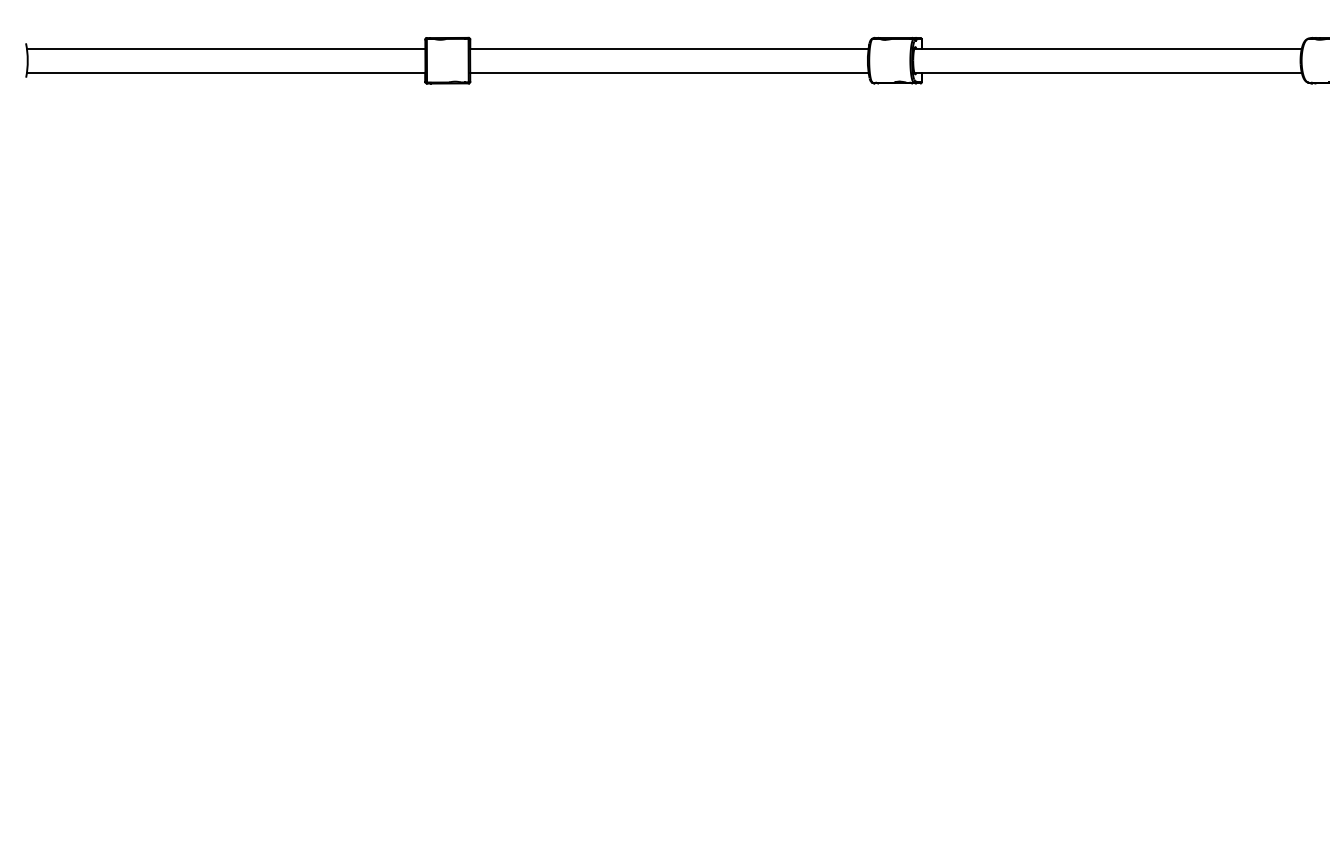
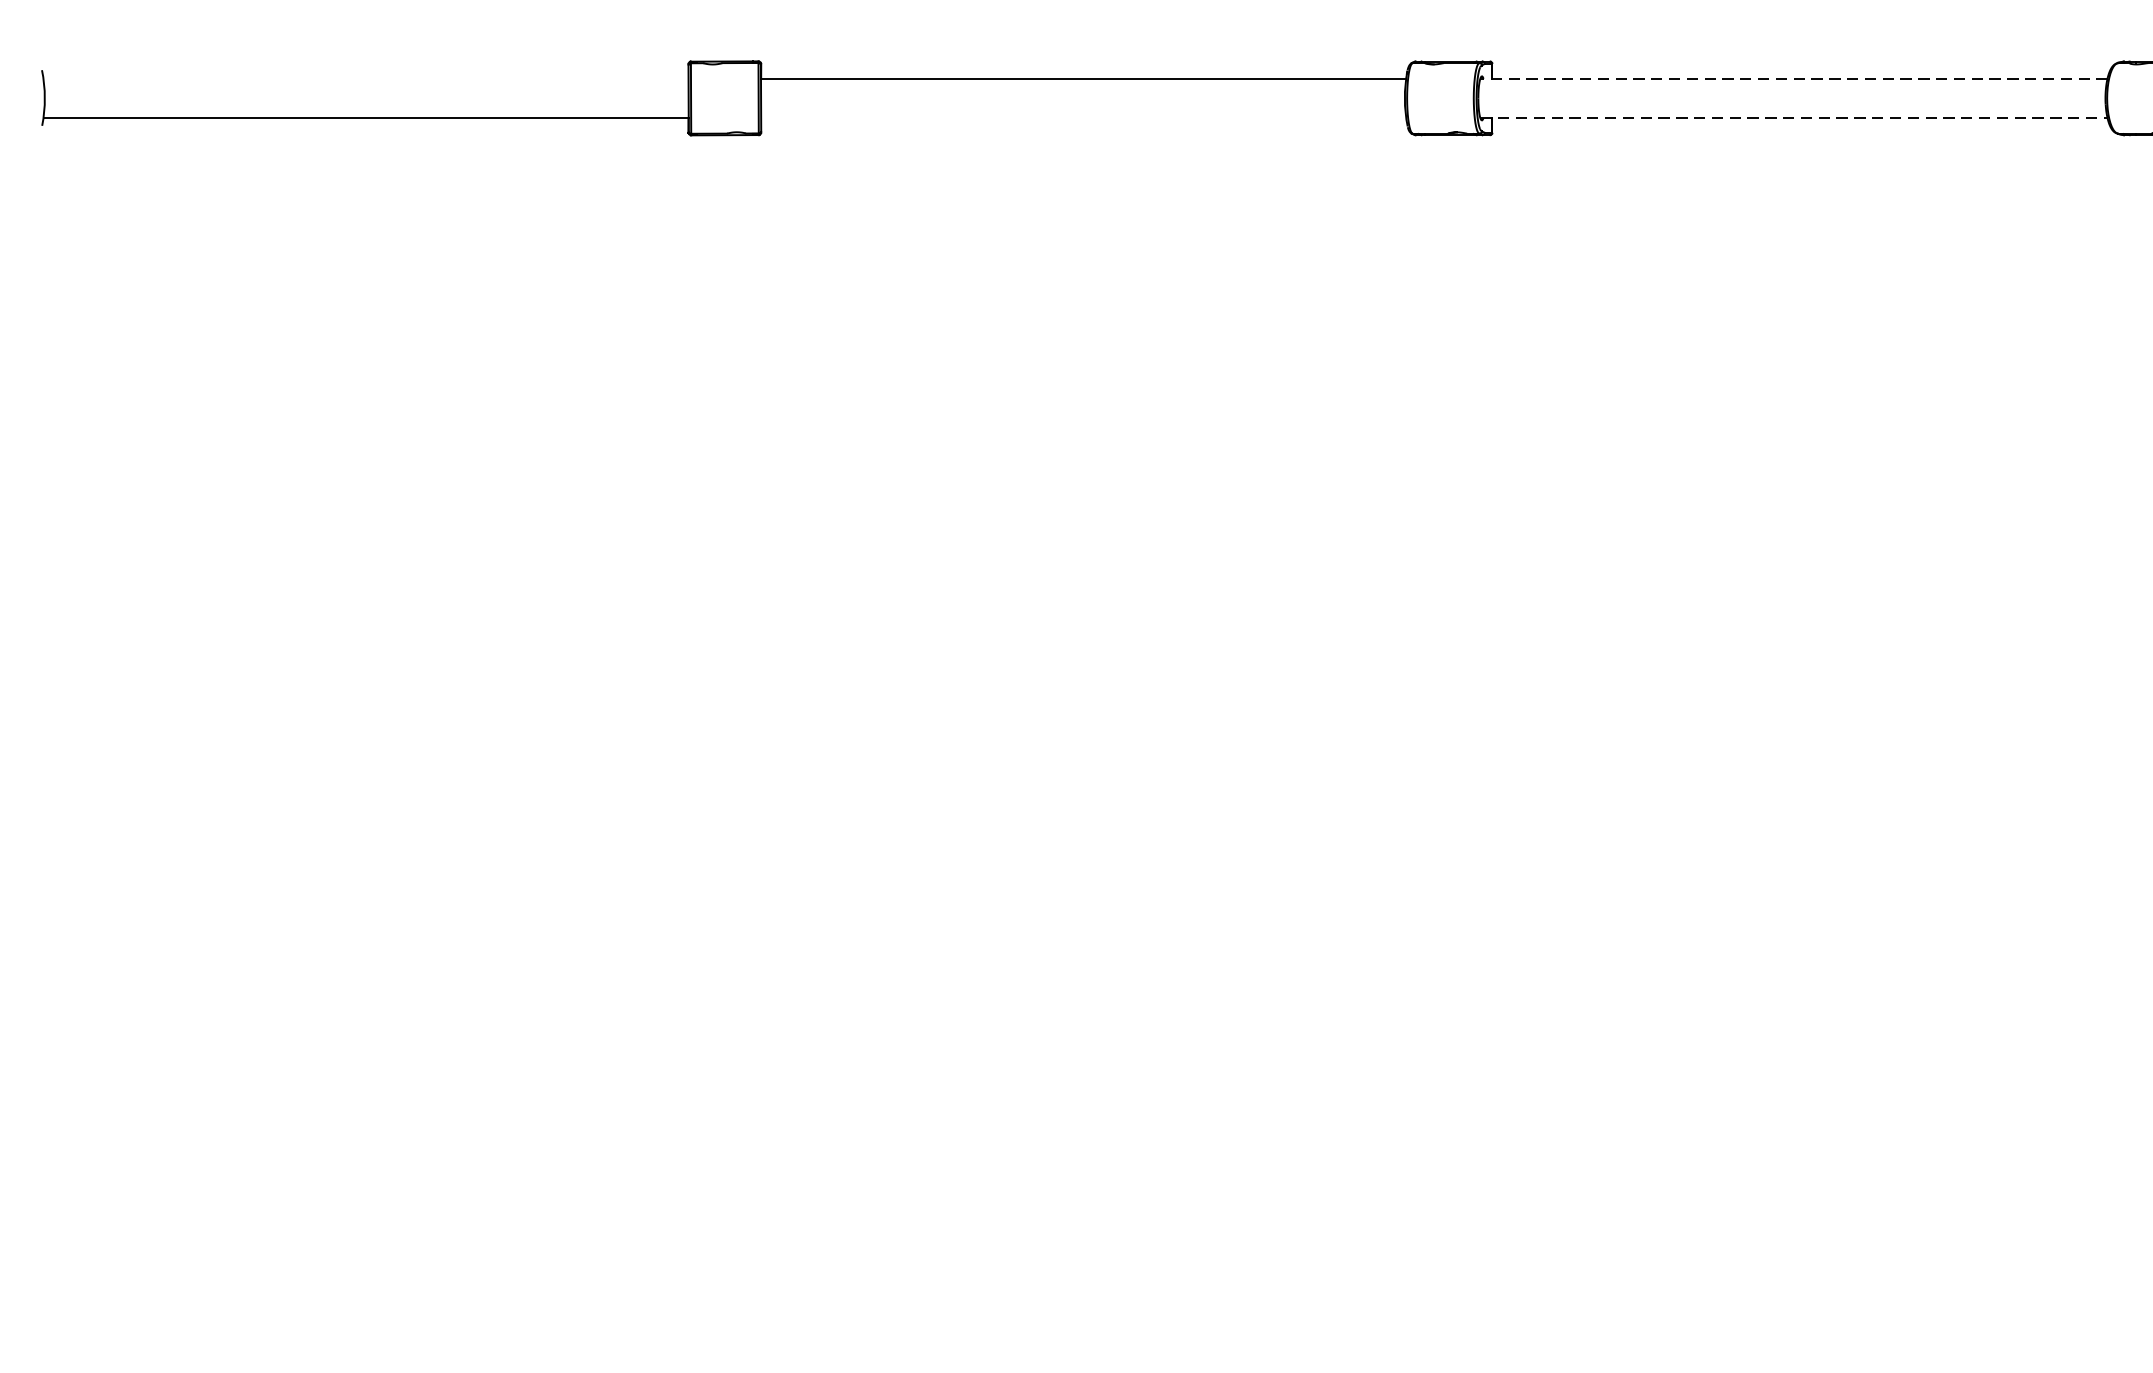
line: (225, 48) -> (364, 78), removed
line: (1108, 48) -> (1794, 78), solid -> dashed
line: (669, 72) -> (1083, 117), removed
line: (1108, 72) -> (1794, 117), solid -> dashed

